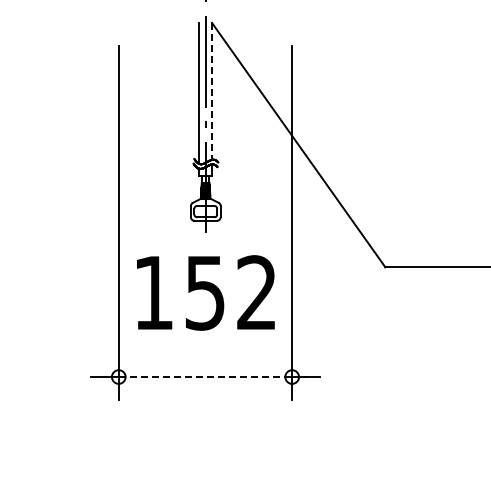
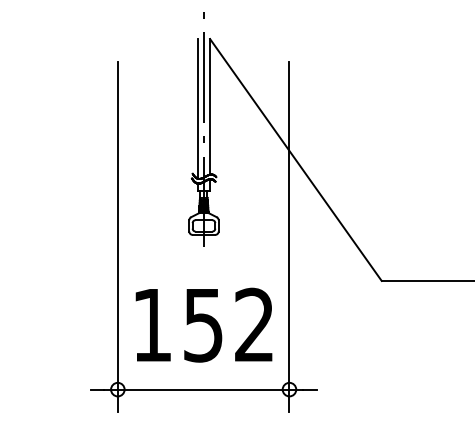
line: (211, 91) -> (209, 106), dashed -> solid
text: (205, 292) -> (203, 324), moved
line: (205, 377) -> (203, 390), dashed -> solid

